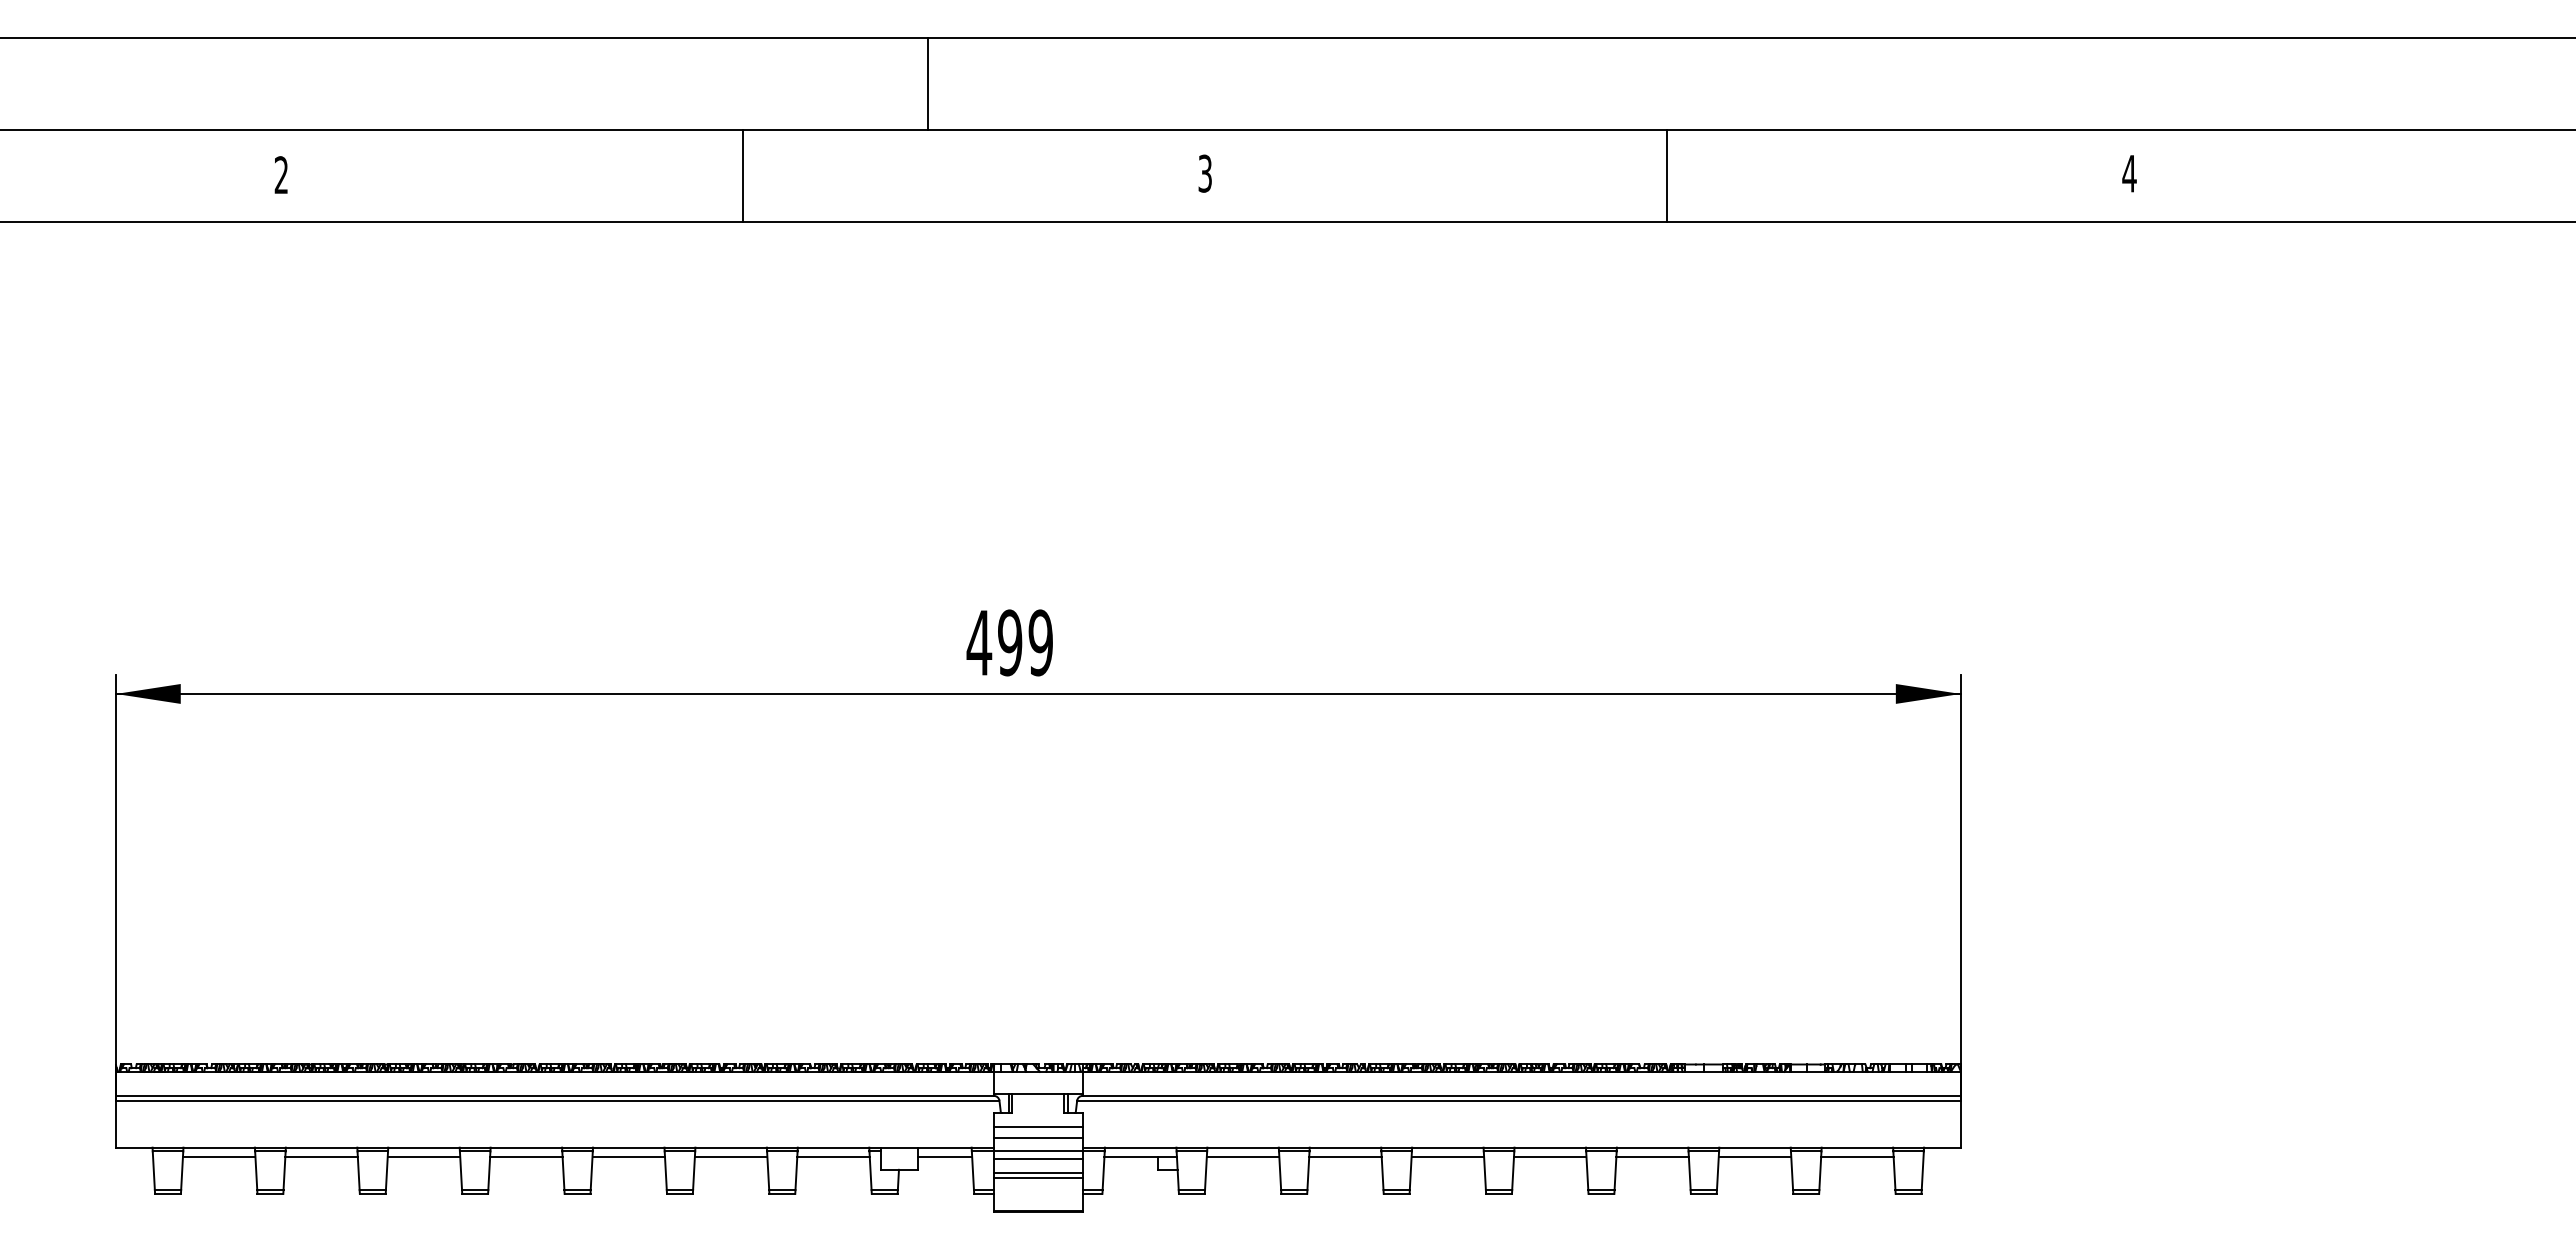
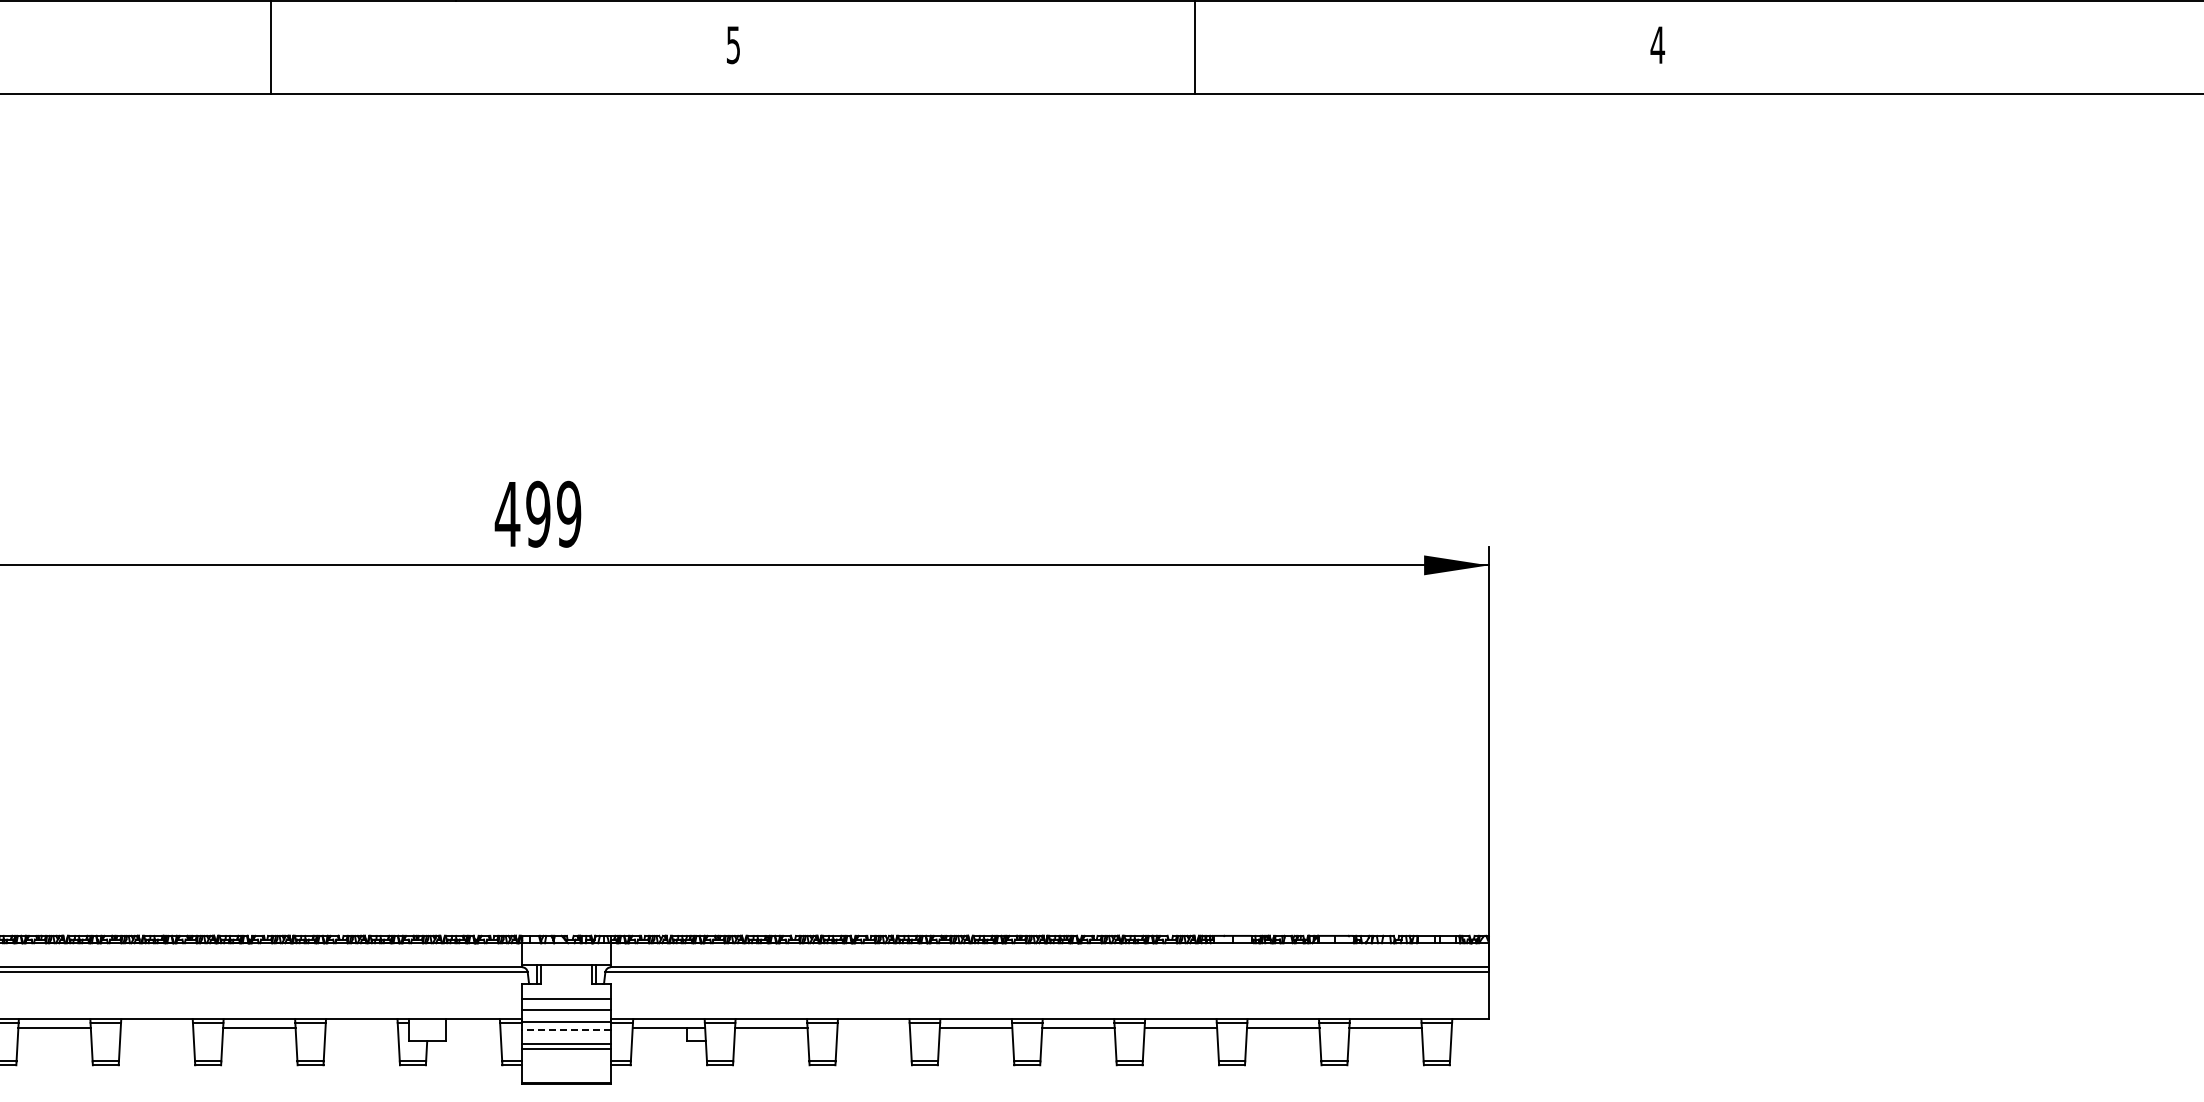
text: (1205, 173) -> (733, 44), 3 -> 5
line: (628, 1156) -> (156, 1027), removed
line: (833, 1156) -> (361, 1027), removed
line: (945, 1156) -> (473, 1027), removed
line: (1345, 1156) -> (873, 1027), removed
line: (1037, 1159) -> (565, 1030), solid -> dashed

